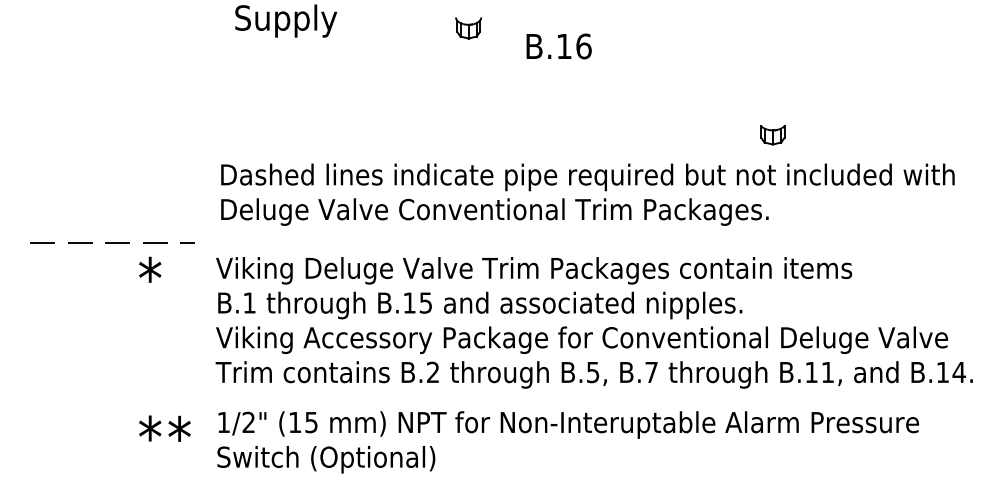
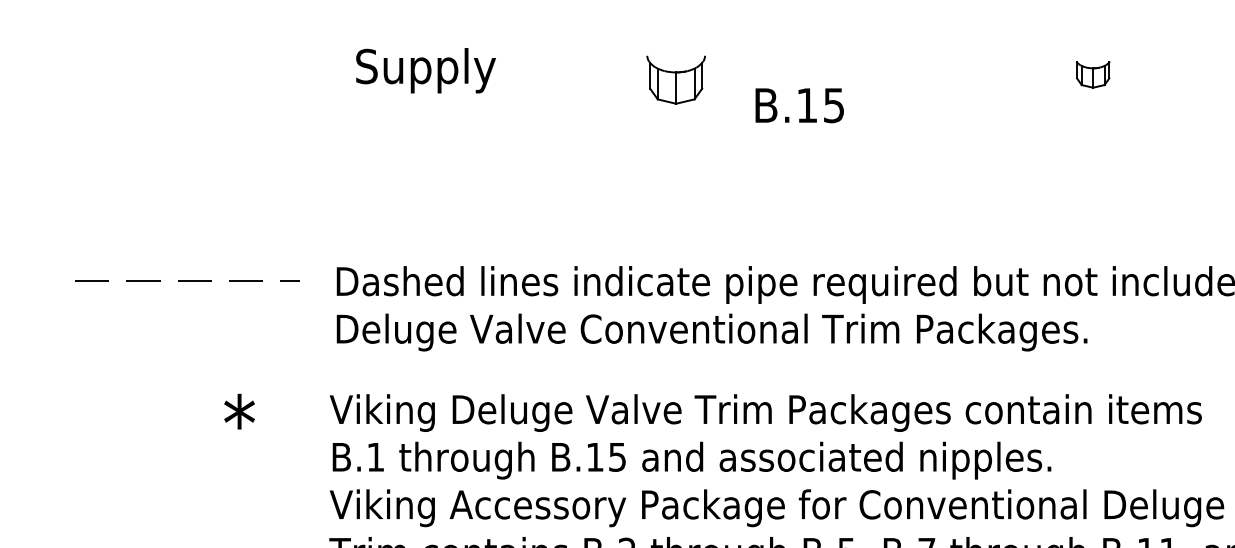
part: (468, 28) -> (675, 80), size x1.67
text: (583, 46) -> (833, 105), B.16 -> B.15
part: (772, 135) -> (1092, 75), moved
line: (112, 242) -> (187, 281), moved

